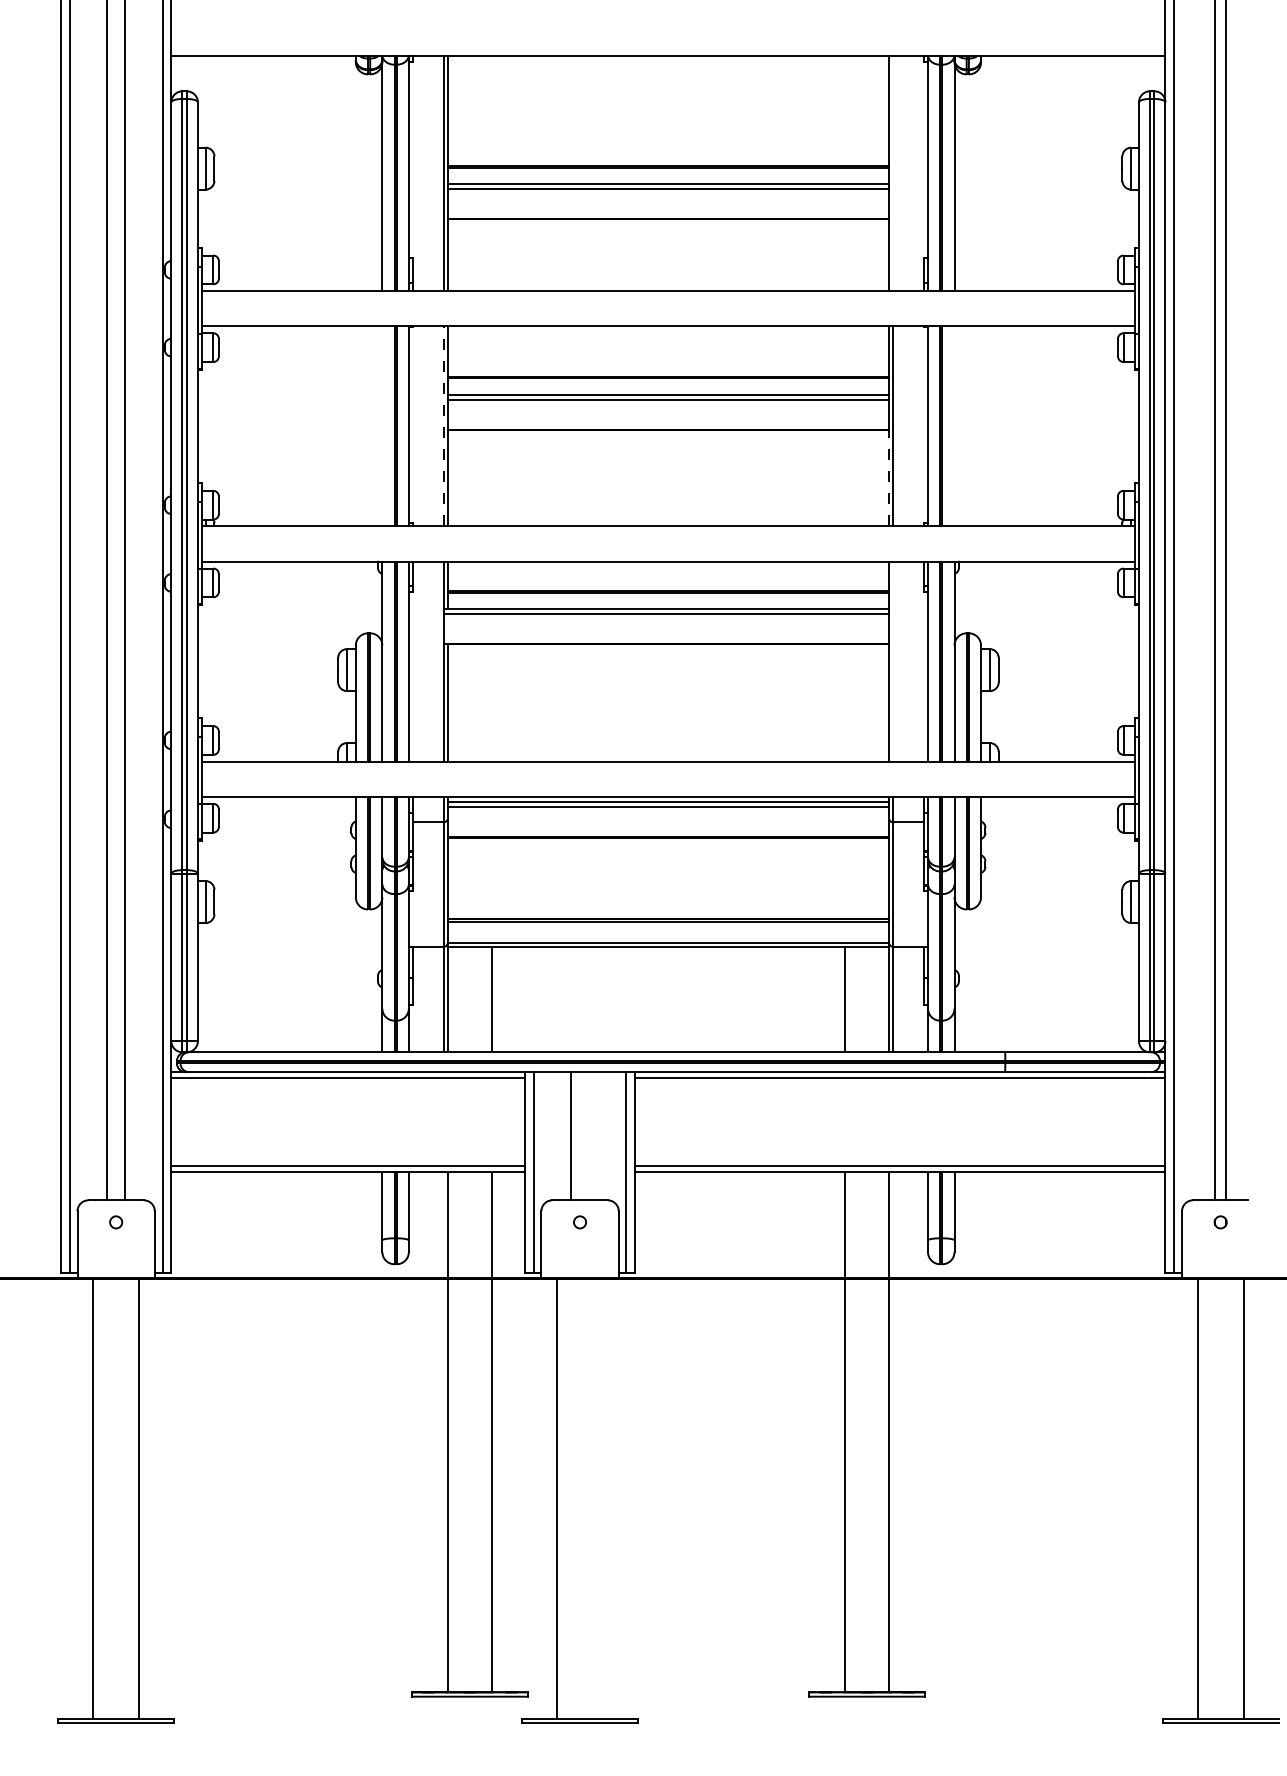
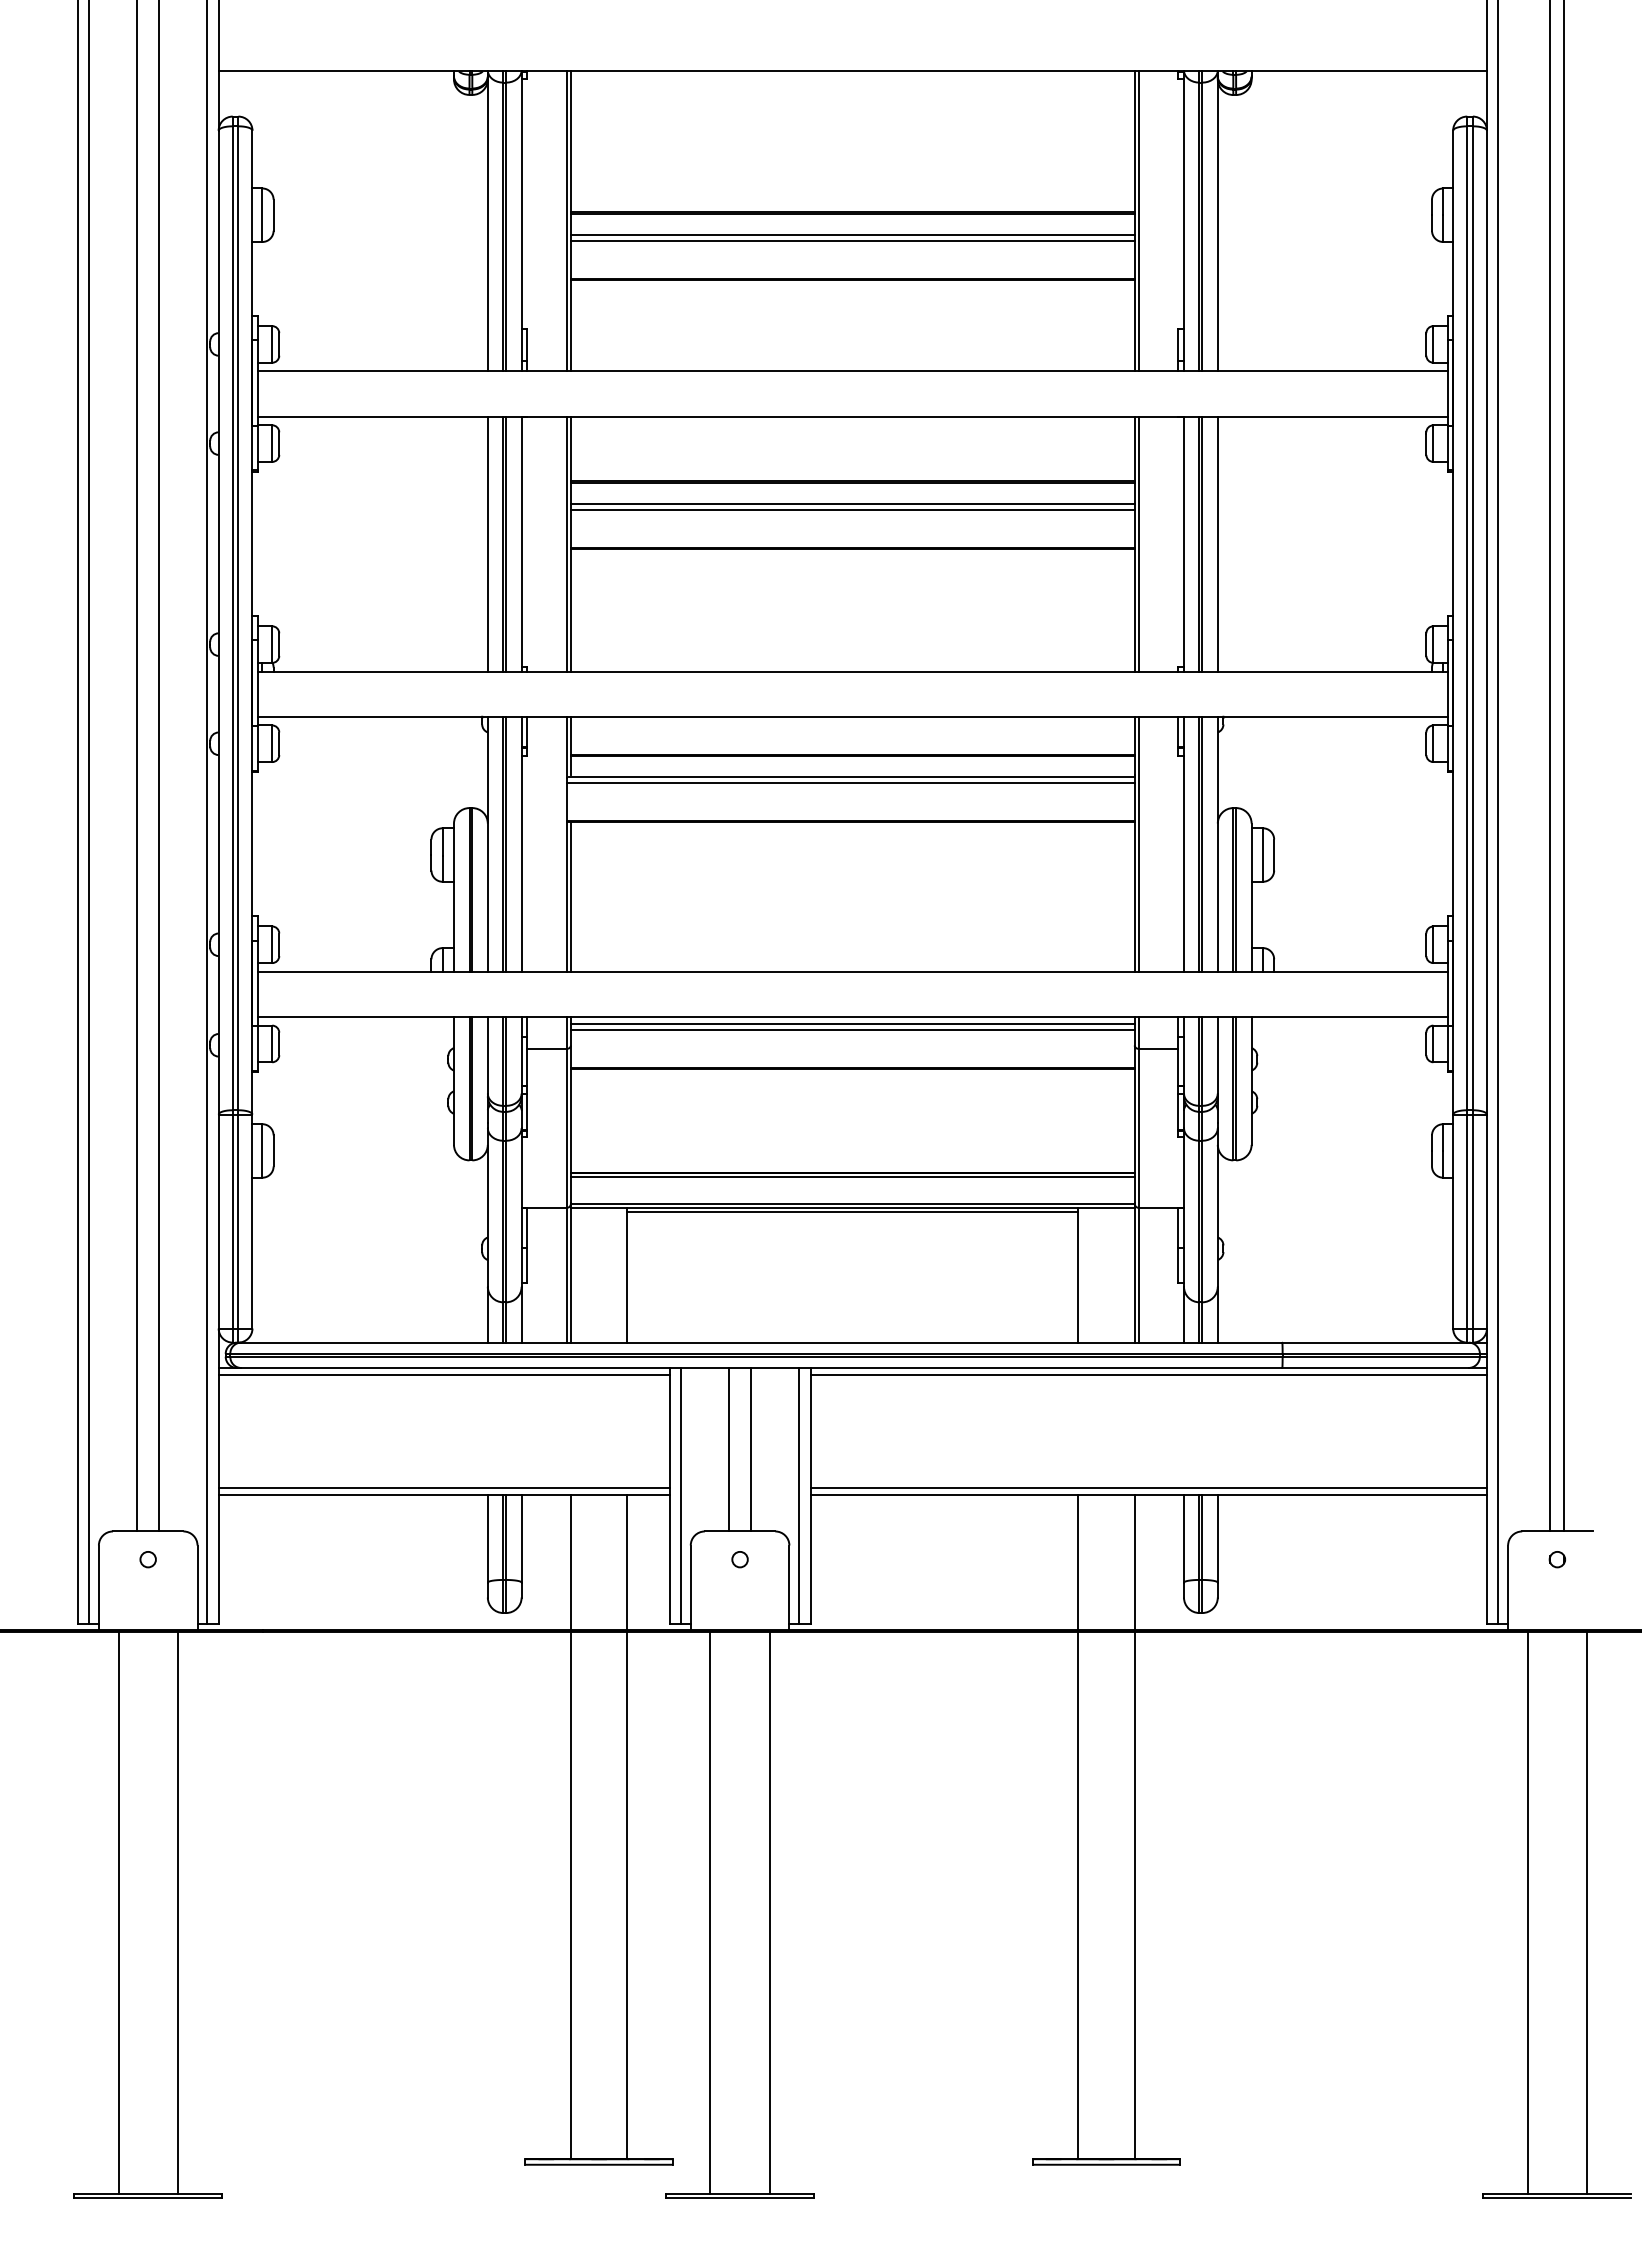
line: (892, 173) -> (1138, 221), added
line: (382, 425) -> (487, 543), added
line: (954, 425) -> (1217, 543), added
line: (444, 426) -> (566, 544), dashed -> solid
line: (889, 477) -> (1134, 609), dashed -> solid
line: (892, 661) -> (1138, 843), added
line: (668, 950) -> (852, 1212), added
line: (589, 1136) -> (751, 1449), added
line: (603, 1498) -> (769, 1912), added

